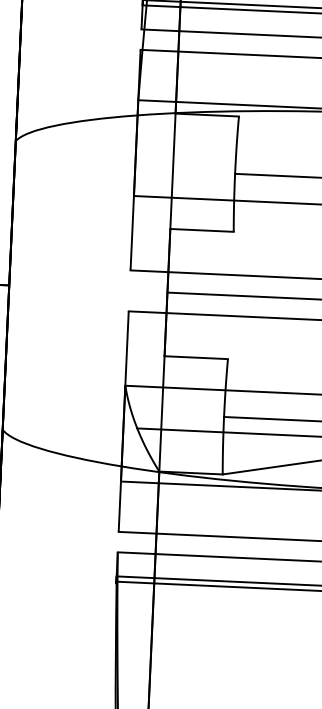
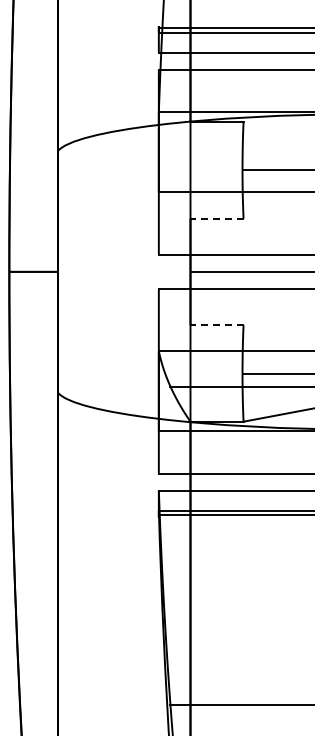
line: (202, 230) -> (217, 218), solid -> dashed
line: (196, 358) -> (217, 325), solid -> dashed

